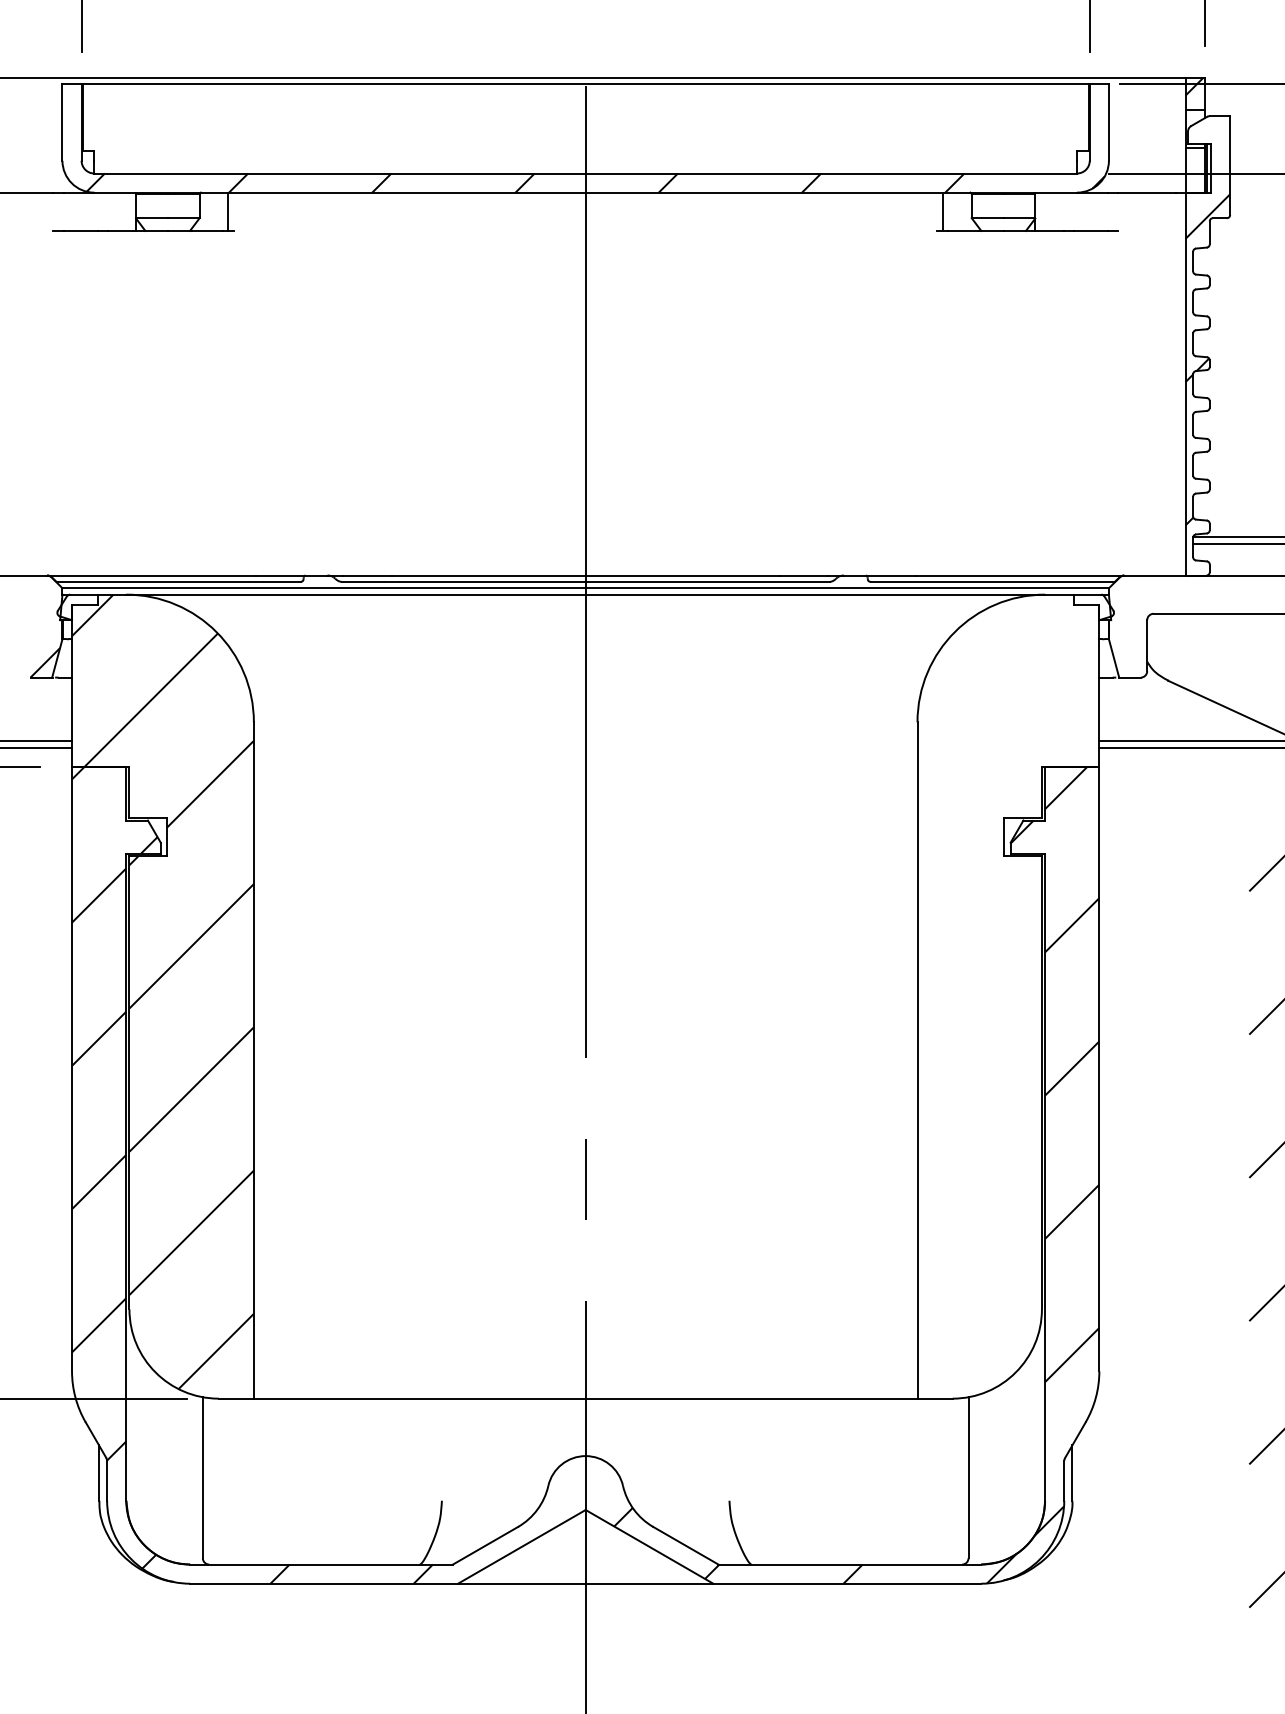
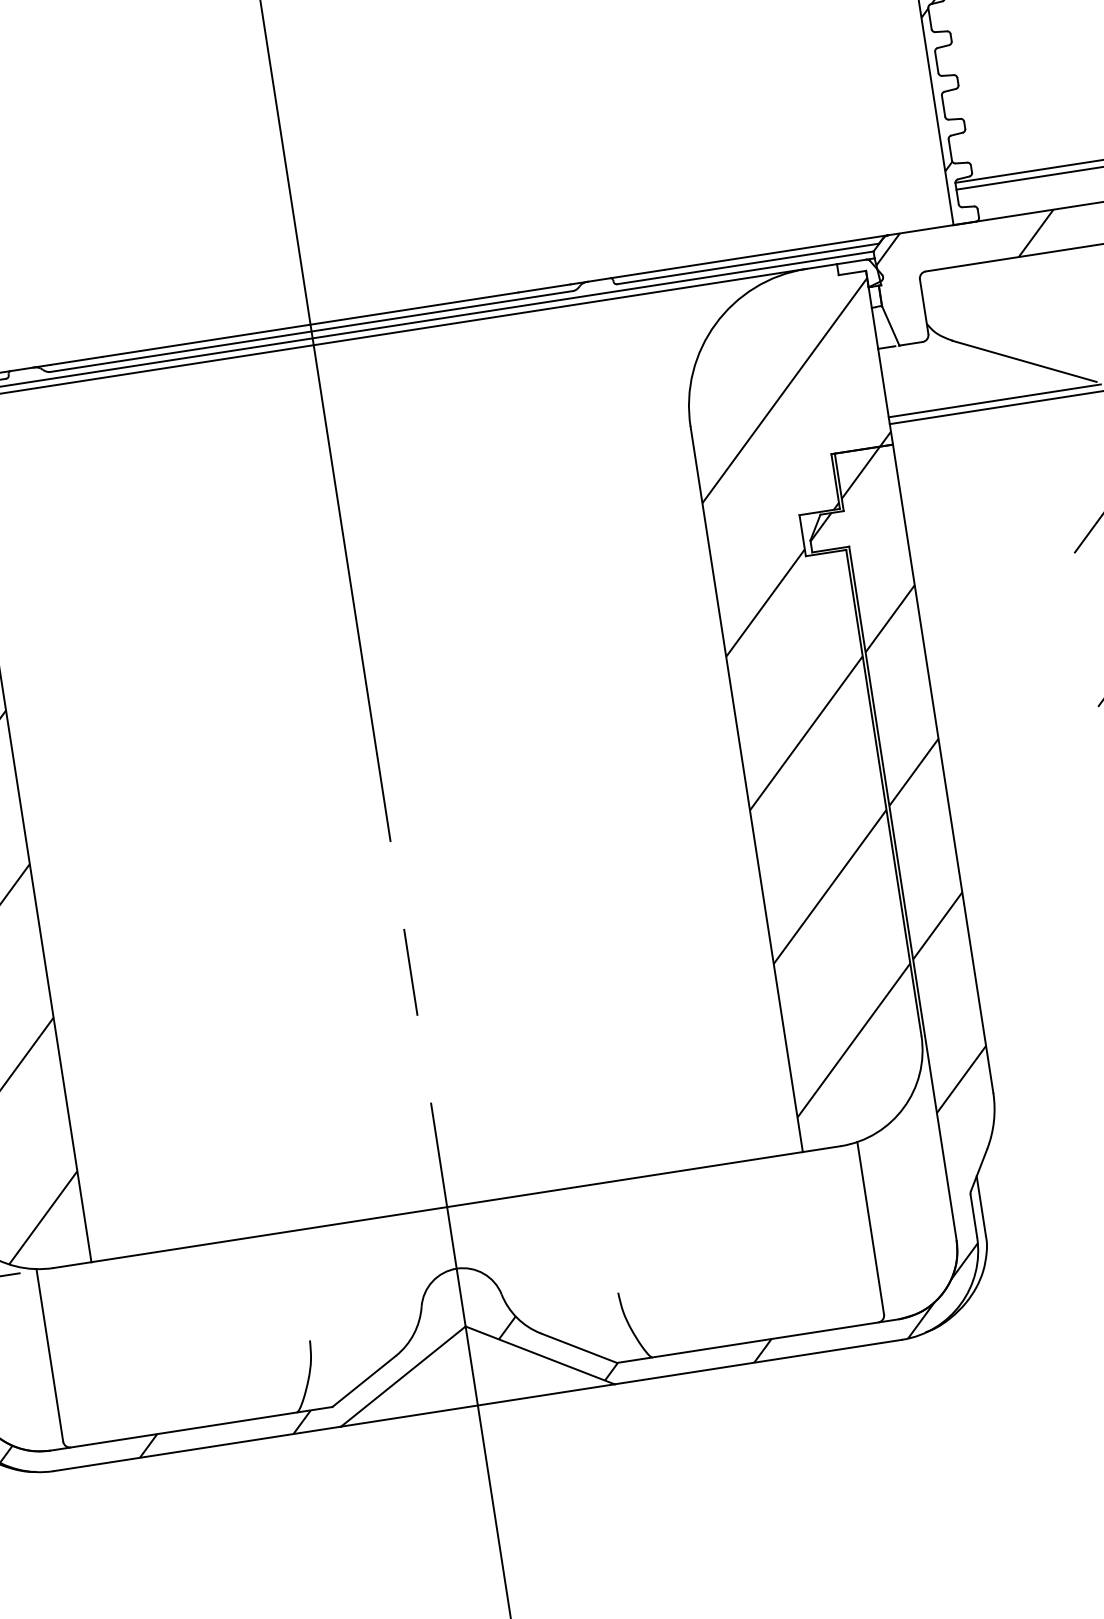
hatch: (1193, 594) -> (965, 244), added
hatch: (1008, 988) -> (832, 697), added

